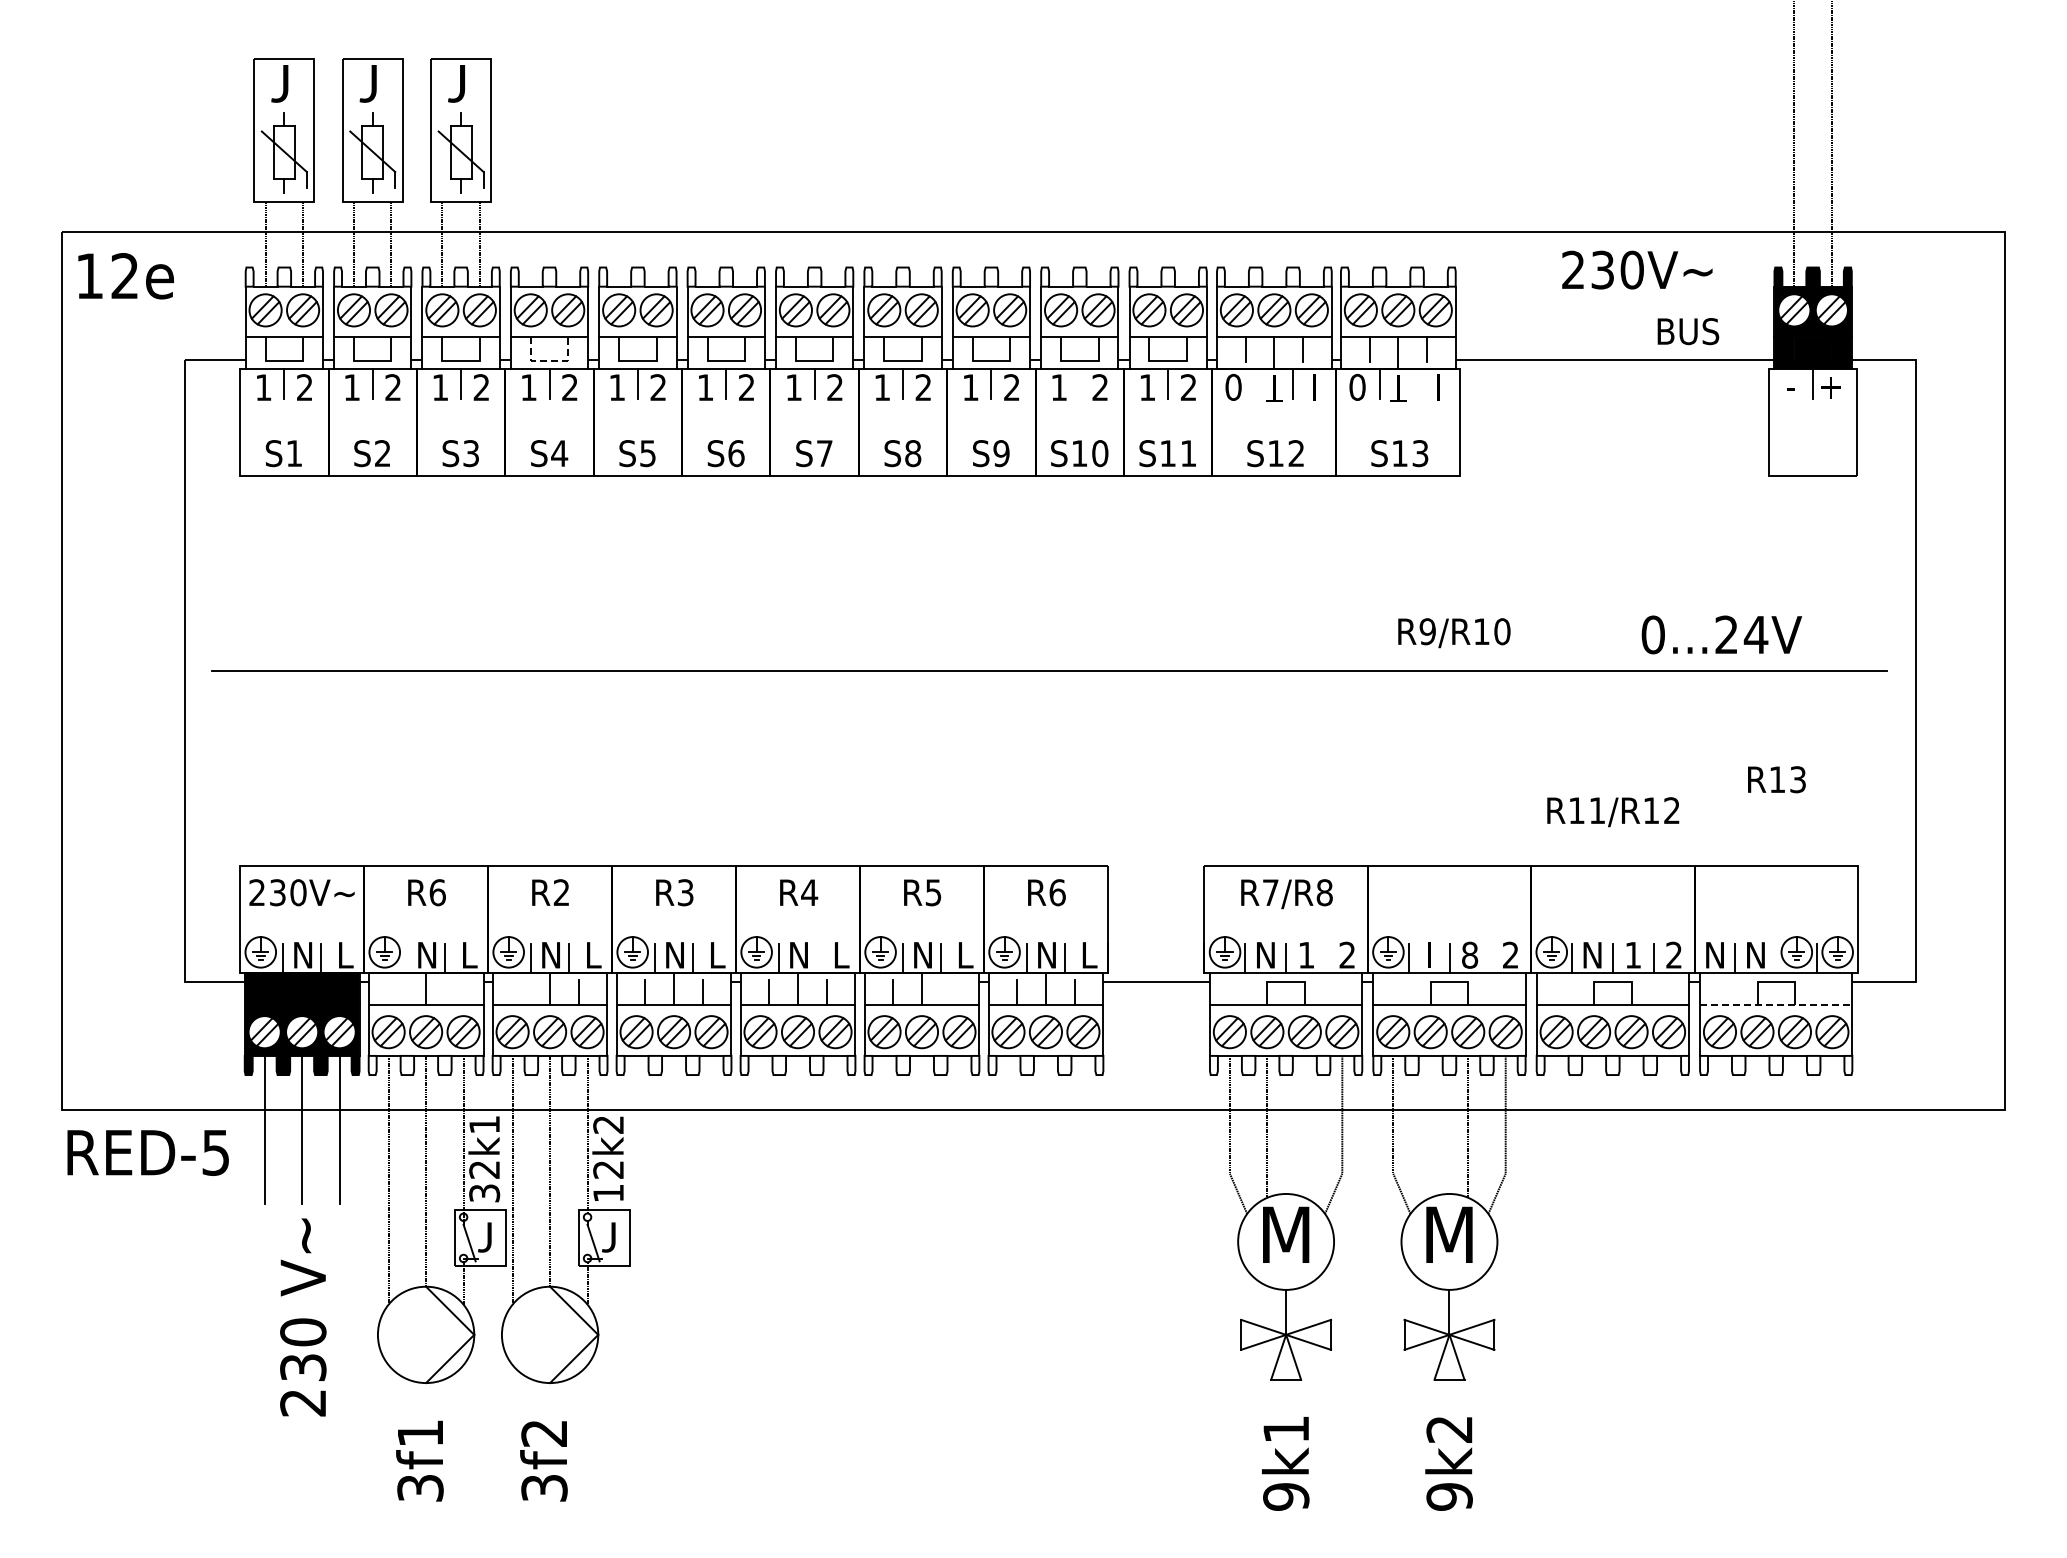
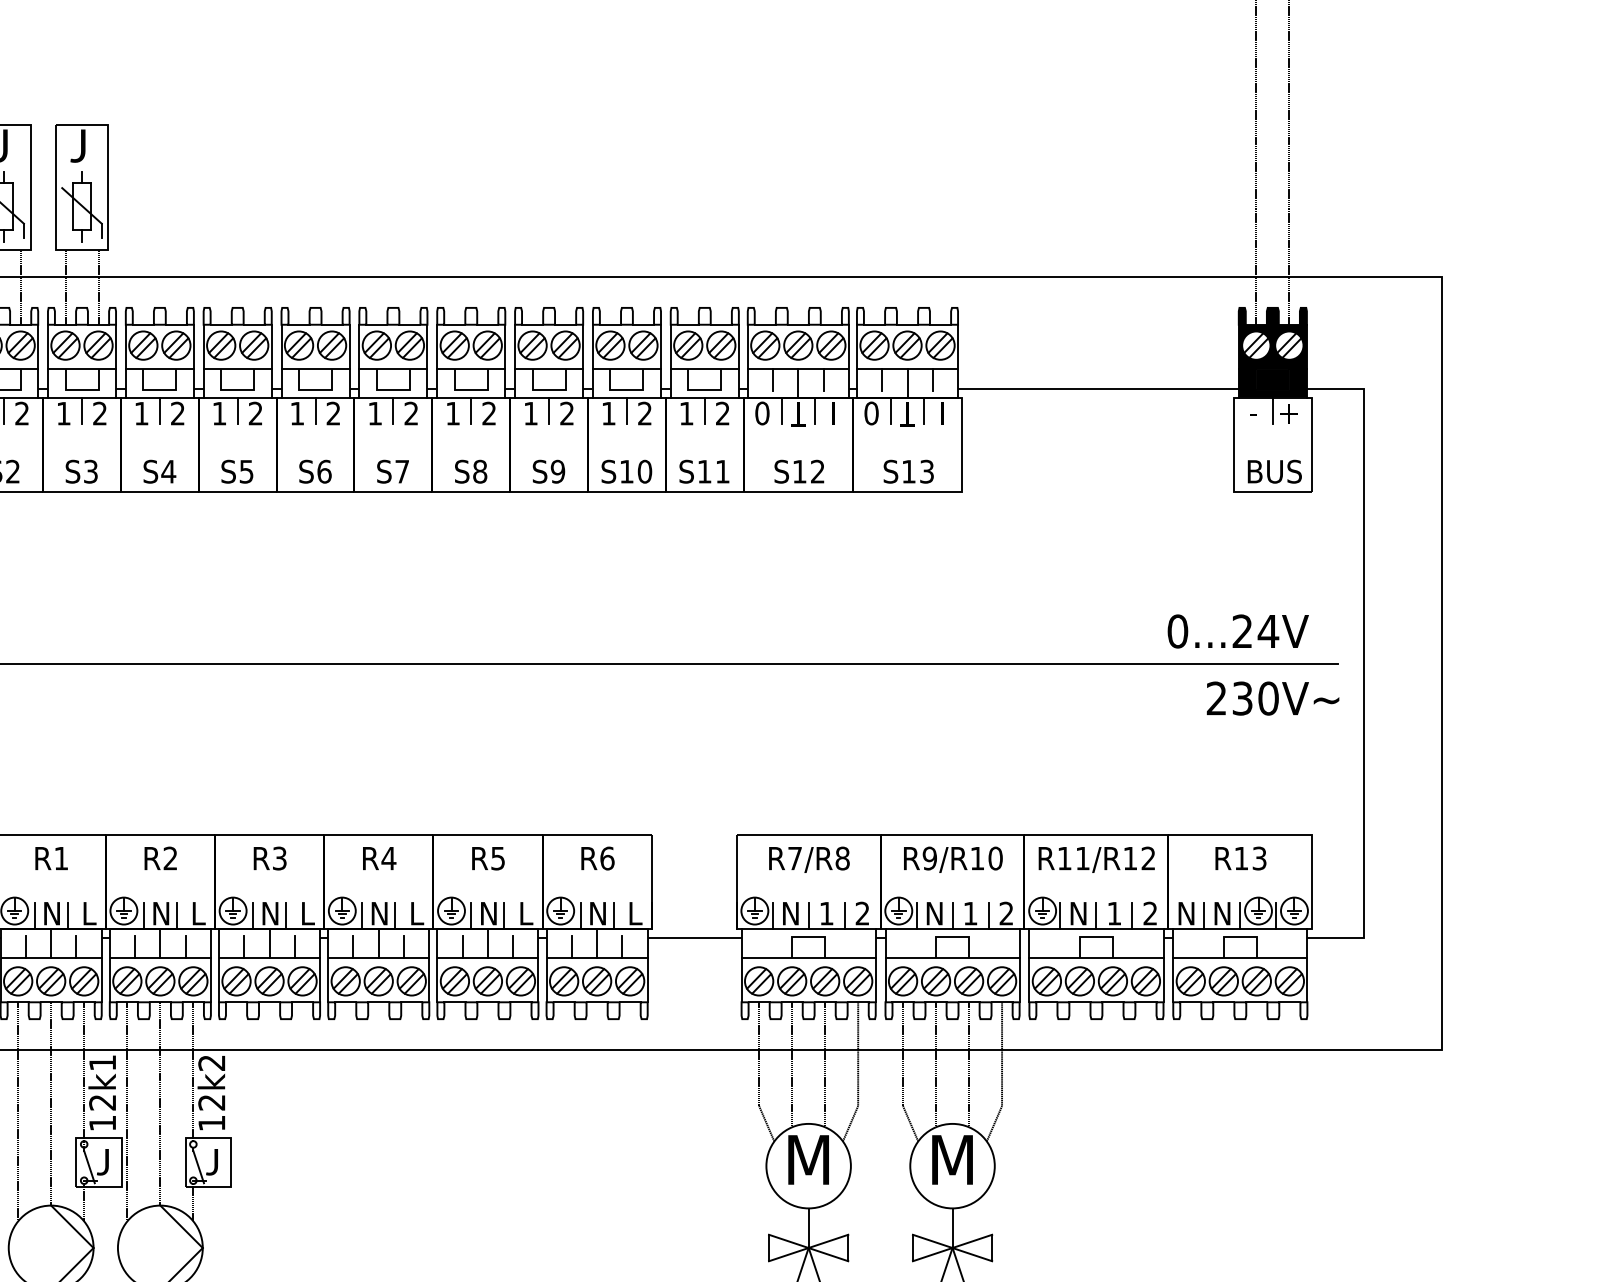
text: (1637, 269) -> (1273, 698), moved
text: (1688, 331) -> (1274, 471), moved
line: (549, 360) -> (159, 389), dashed -> solid
line: (1079, 384) -> (626, 410), added
line: (1255, 384) -> (781, 410), added
line: (1417, 384) -> (924, 410), added
text: (1454, 633) -> (953, 860), moved
text: (1721, 634) -> (1237, 631), moved
text: (1776, 779) -> (1240, 858), moved
text: (1613, 812) -> (1097, 860), moved
text: (437, 892) -> (61, 858), R6 -> R1
text: (1470, 954) -> (971, 912), 8 -> 1
text: (1429, 955) -> (934, 913), I -> N
line: (407, 958) -> (34, 916), added
line: (816, 958) -> (395, 916), added
line: (1326, 958) -> (844, 916), added
line: (1490, 958) -> (988, 916), added
line: (1776, 958) -> (1240, 916), added
line: (397, 992) -> (25, 946), added
line: (454, 992) -> (76, 946), added
line: (521, 992) -> (135, 946), added
line: (950, 992) -> (513, 946), added
line: (1776, 1005) -> (1240, 957), dashed -> solid
line: (1304, 1126) -> (824, 1064), added
line: (1430, 1126) -> (935, 1064), added
text: (484, 1193) -> (102, 1123), 32k1 -> 12k1

